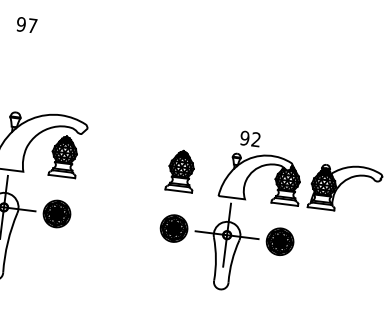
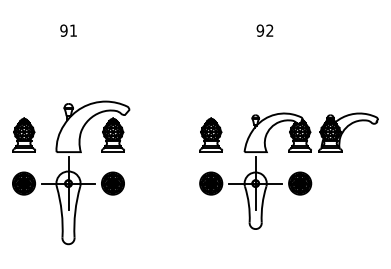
text: (32, 25) -> (73, 30), 97 -> 91
text: (249, 138) -> (264, 30), moved

